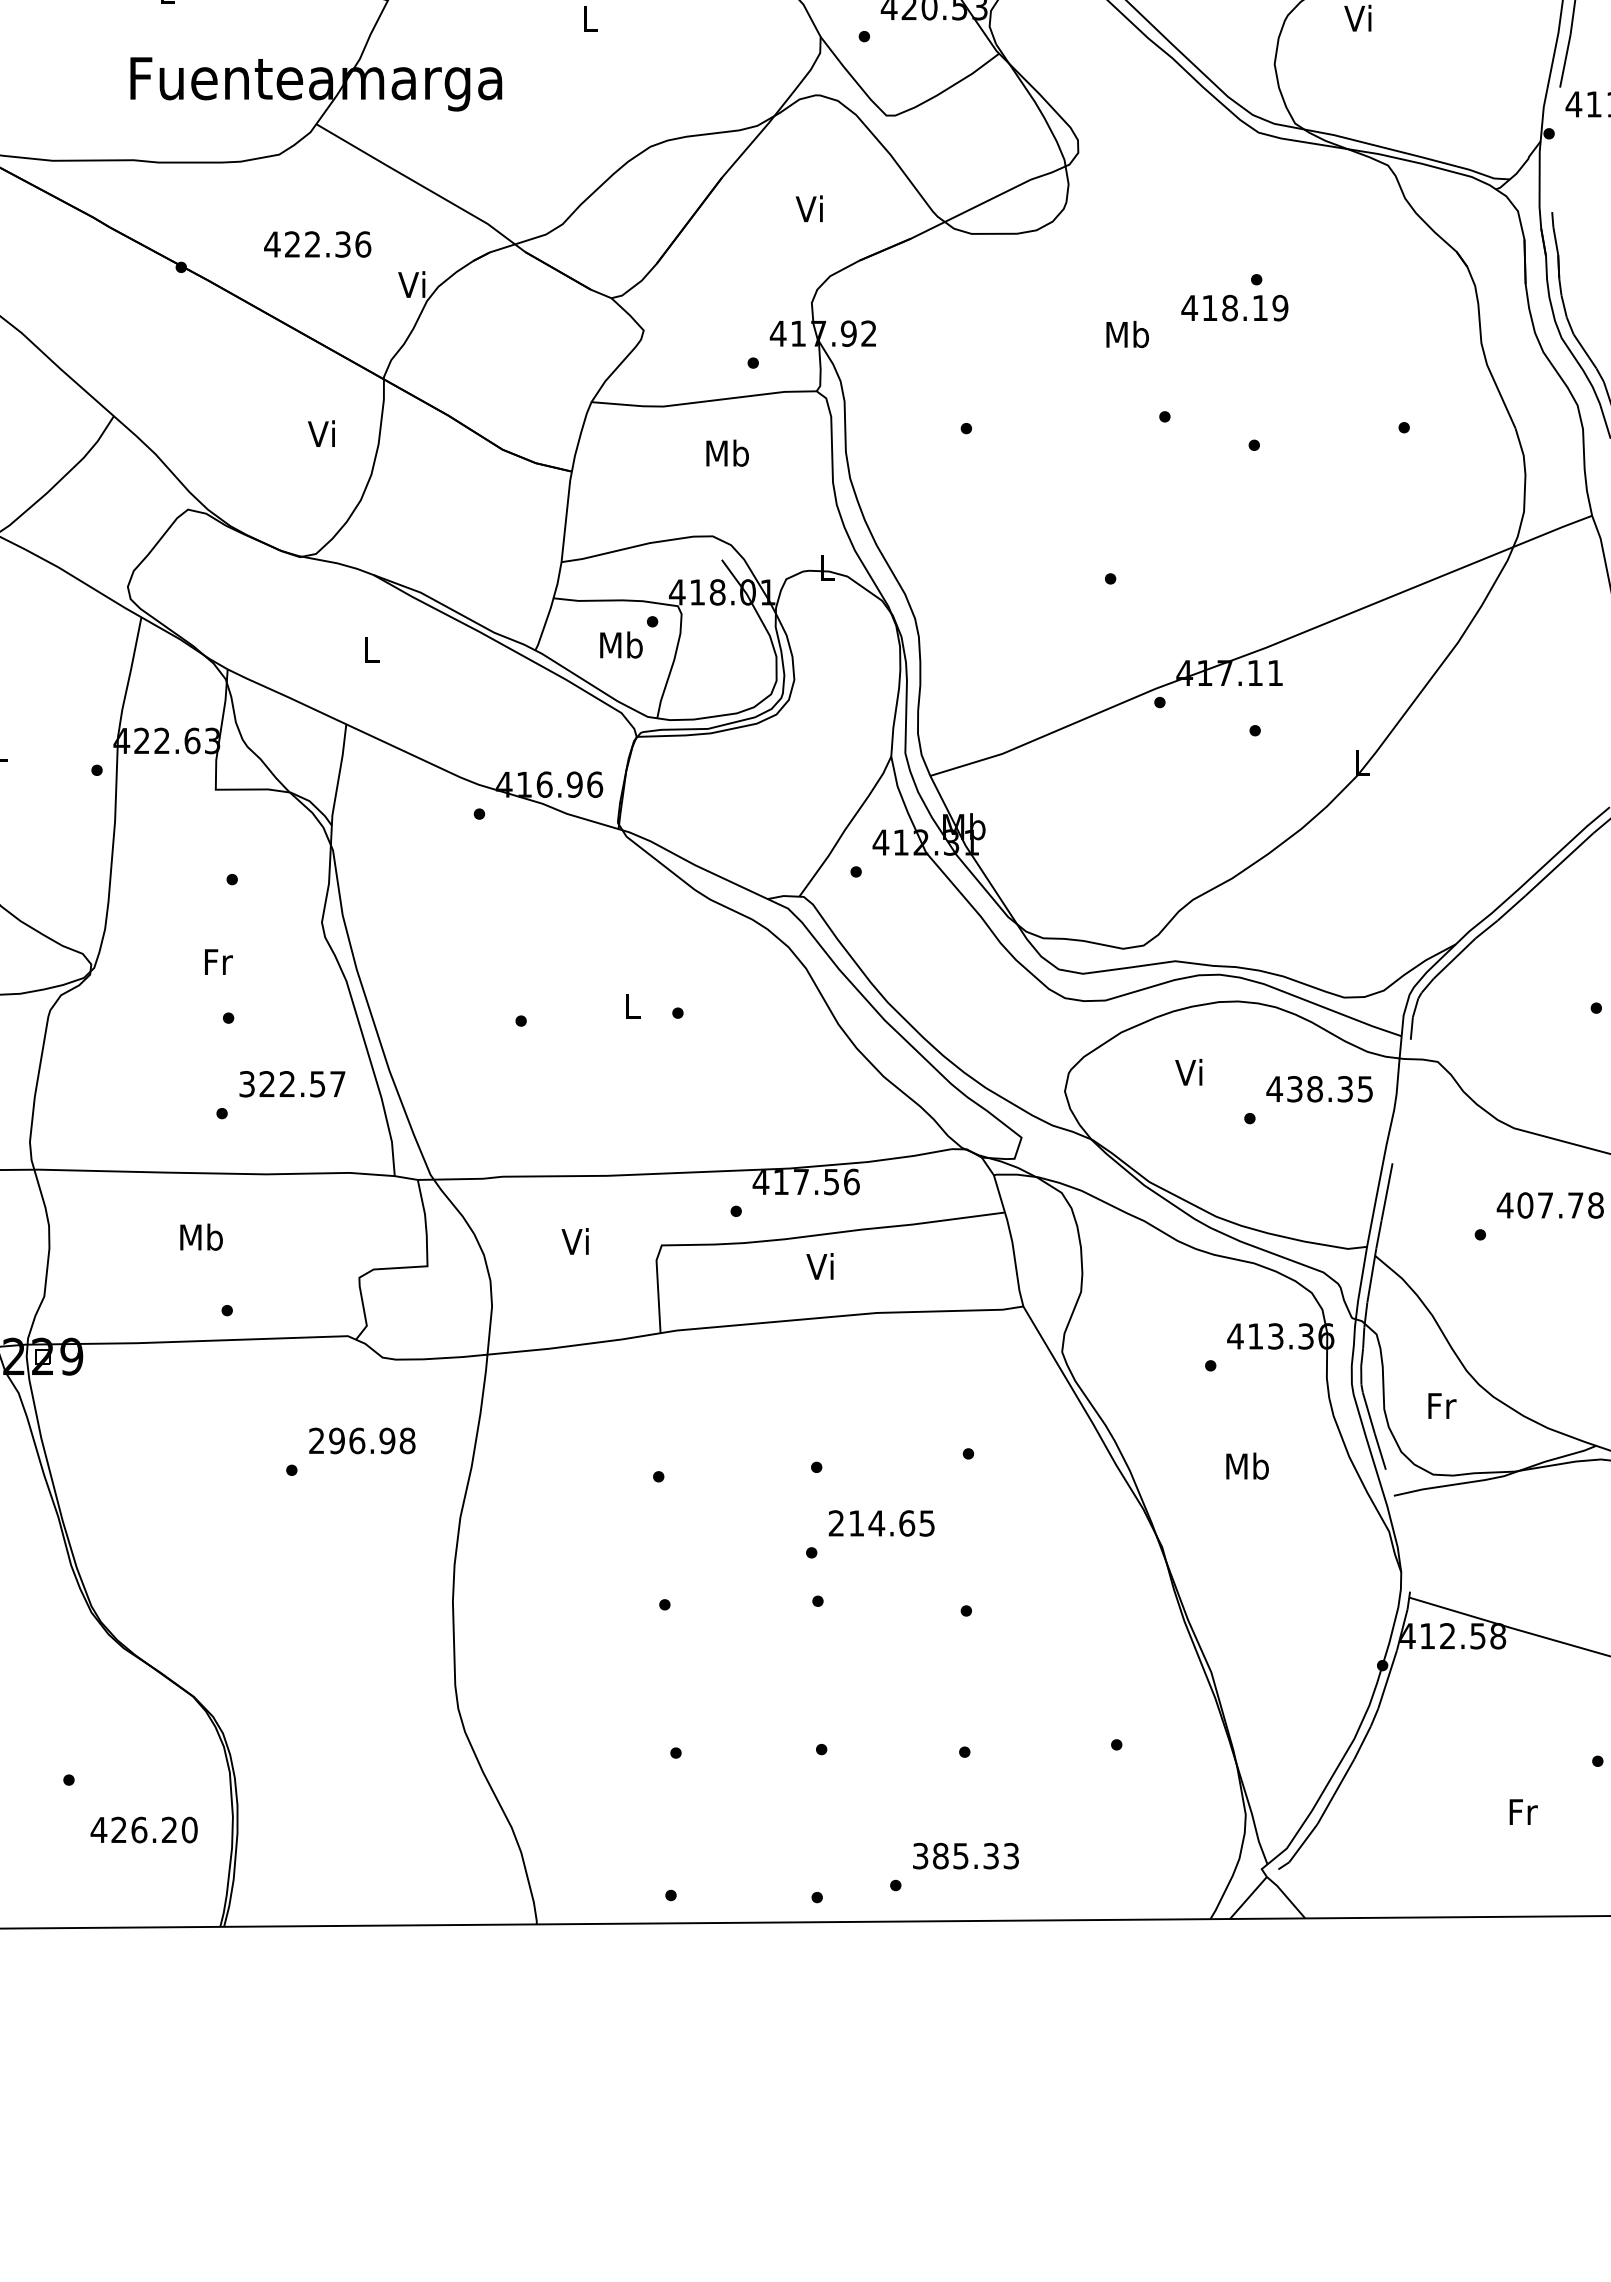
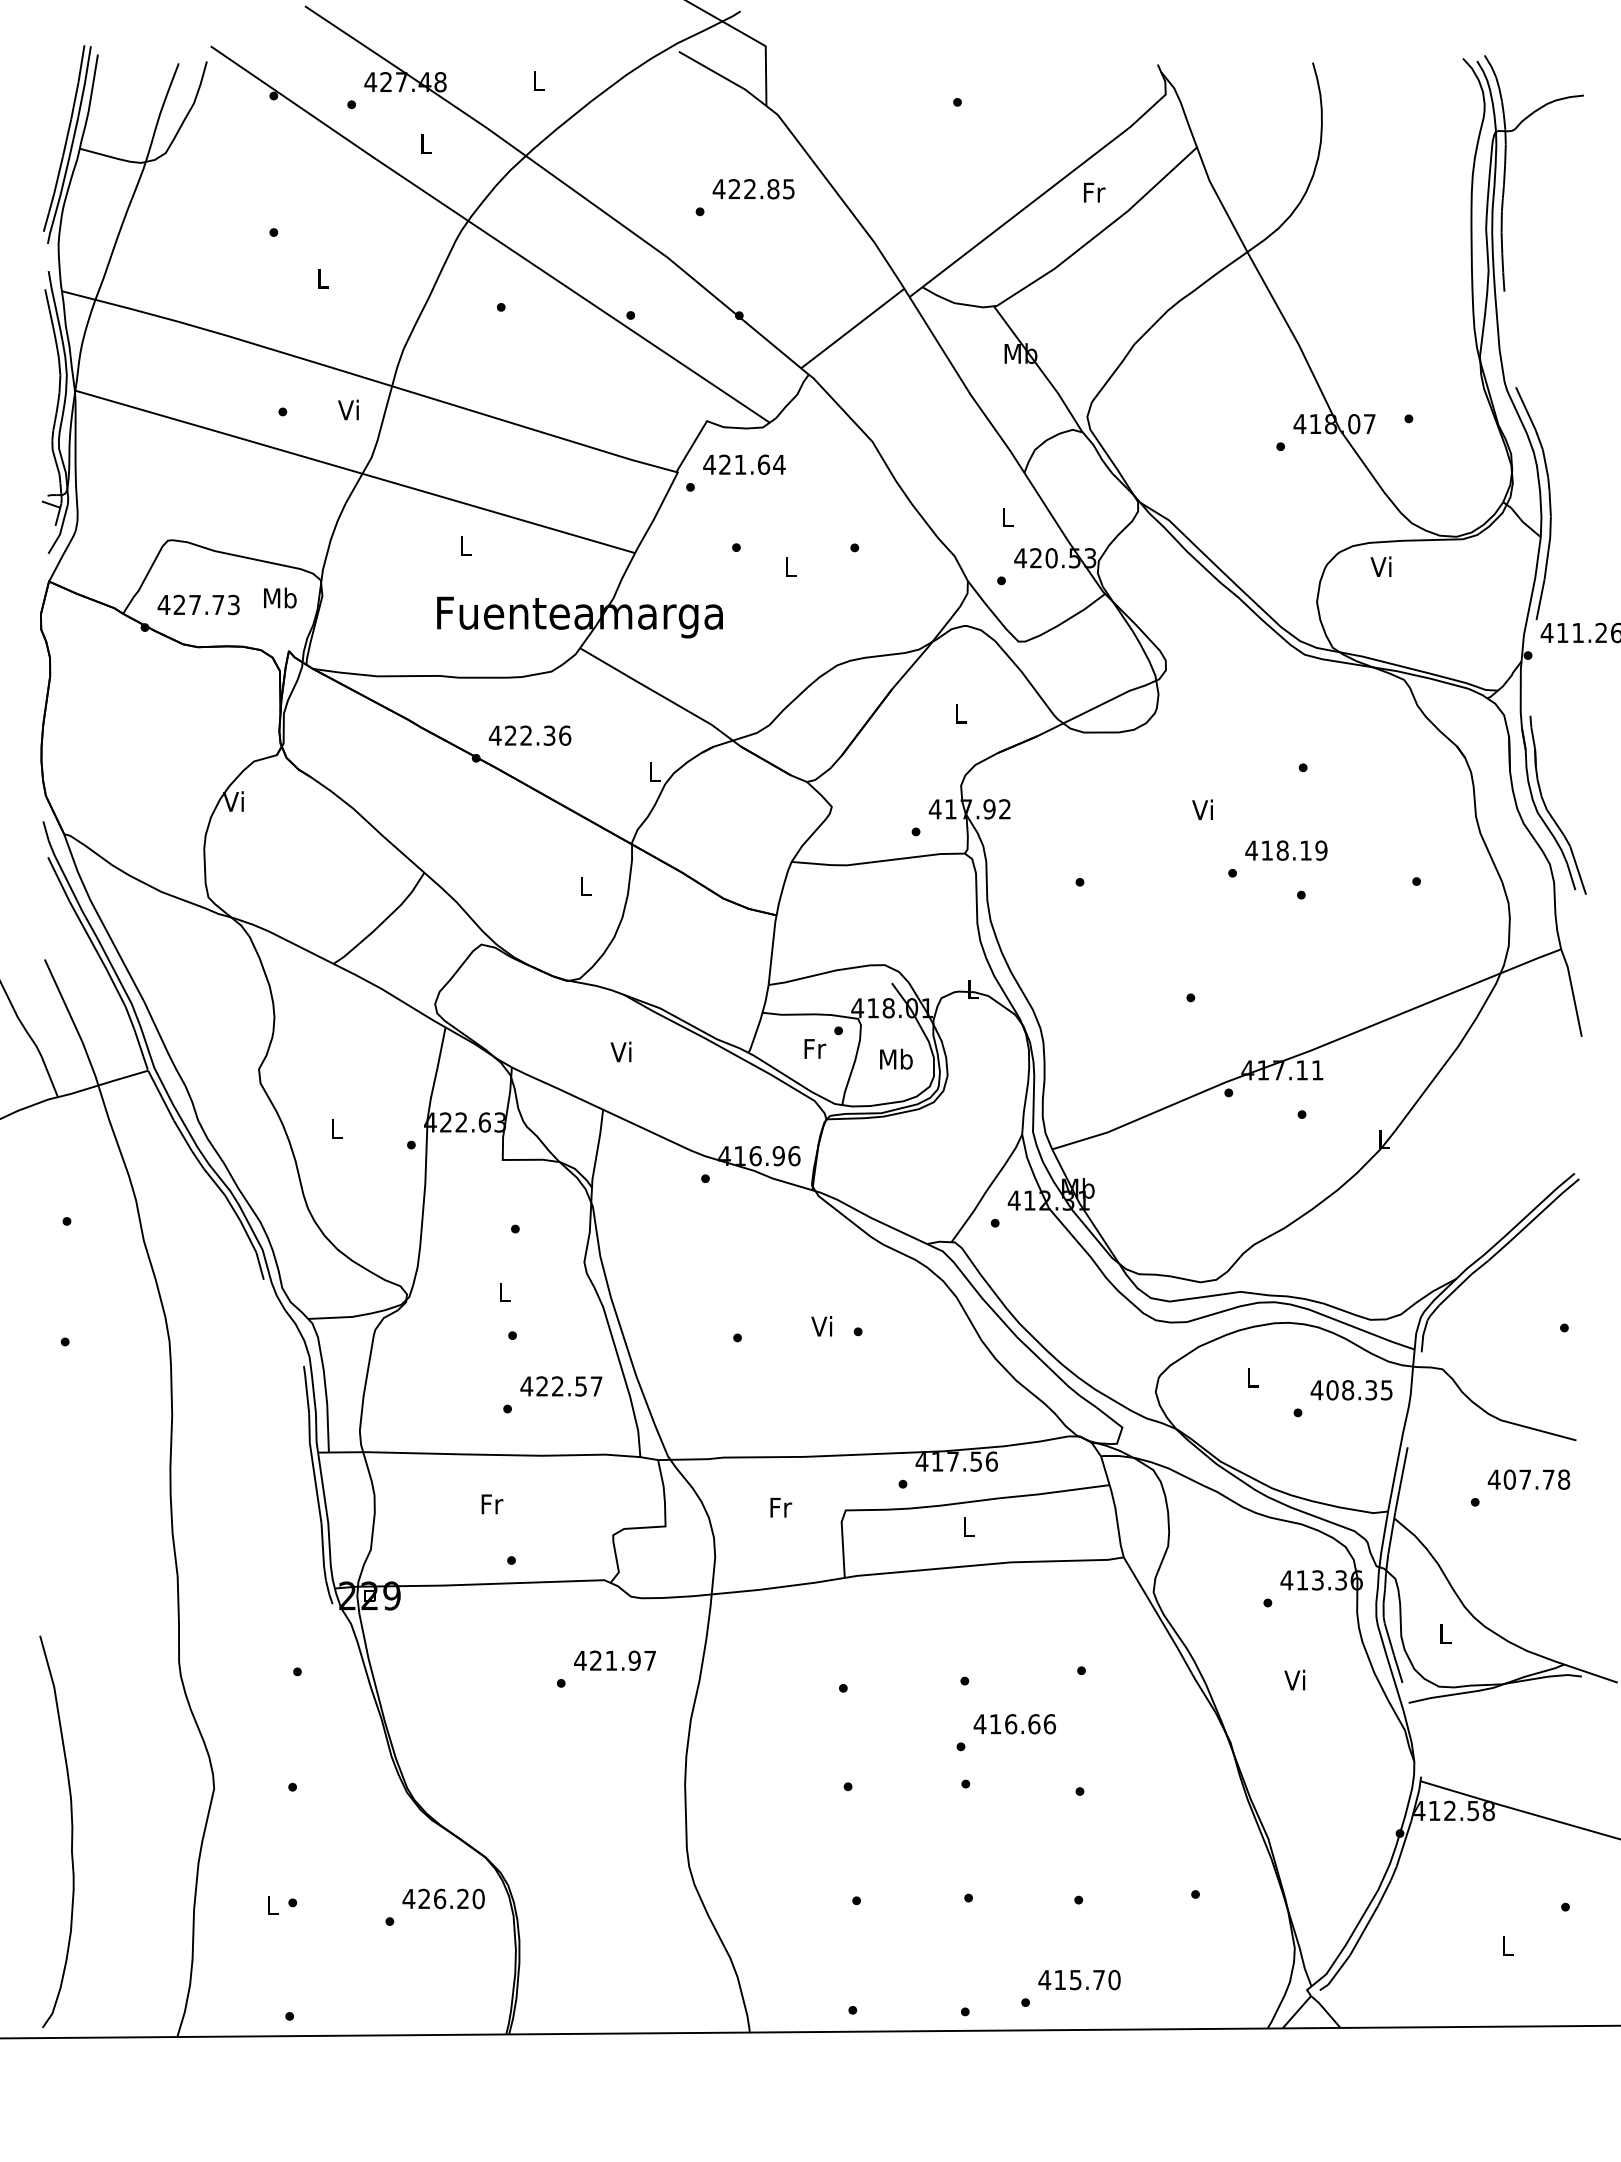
text: (808, 209) -> (958, 713), Vi -> L
text: (316, 244) -> (529, 735), moved
text: (411, 284) -> (653, 771), Vi -> L
text: (1234, 307) -> (1286, 850), moved
text: (1127, 333) -> (1203, 809), Mb -> Vi
text: (320, 432) -> (583, 885), Vi -> L
text: (727, 452) -> (896, 1058), moved
text: (621, 644) -> (814, 1048), Mb -> Fr
text: (368, 648) -> (620, 1051), L -> Vi
text: (218, 962) -> (504, 1292), Fr -> L
text: (630, 1006) -> (821, 1326), L -> Vi
text: (1188, 1072) -> (1250, 1377), Vi -> L
text: (246, 1084) -> (526, 1386), 322.57 -> 422.57
text: (1294, 1089) -> (1332, 1390), 438.35 -> 408.35
text: (201, 1236) -> (491, 1503), Mb -> Fr
text: (576, 1241) -> (780, 1507), Vi -> Fr
text: (820, 1266) -> (967, 1526), Vi -> L
text: (1441, 1405) -> (1445, 1633), Fr -> L
text: (362, 1440) -> (615, 1660), 296.98 -> 421.97
text: (1246, 1465) -> (1295, 1679), Mb -> Vi
text: (881, 1523) -> (1014, 1724), 214.65 -> 416.66
text: (1523, 1812) -> (1508, 1946), Fr -> L
text: (143, 1829) -> (443, 1898), moved
text: (965, 1855) -> (1079, 1979), 385.33 -> 415.70

